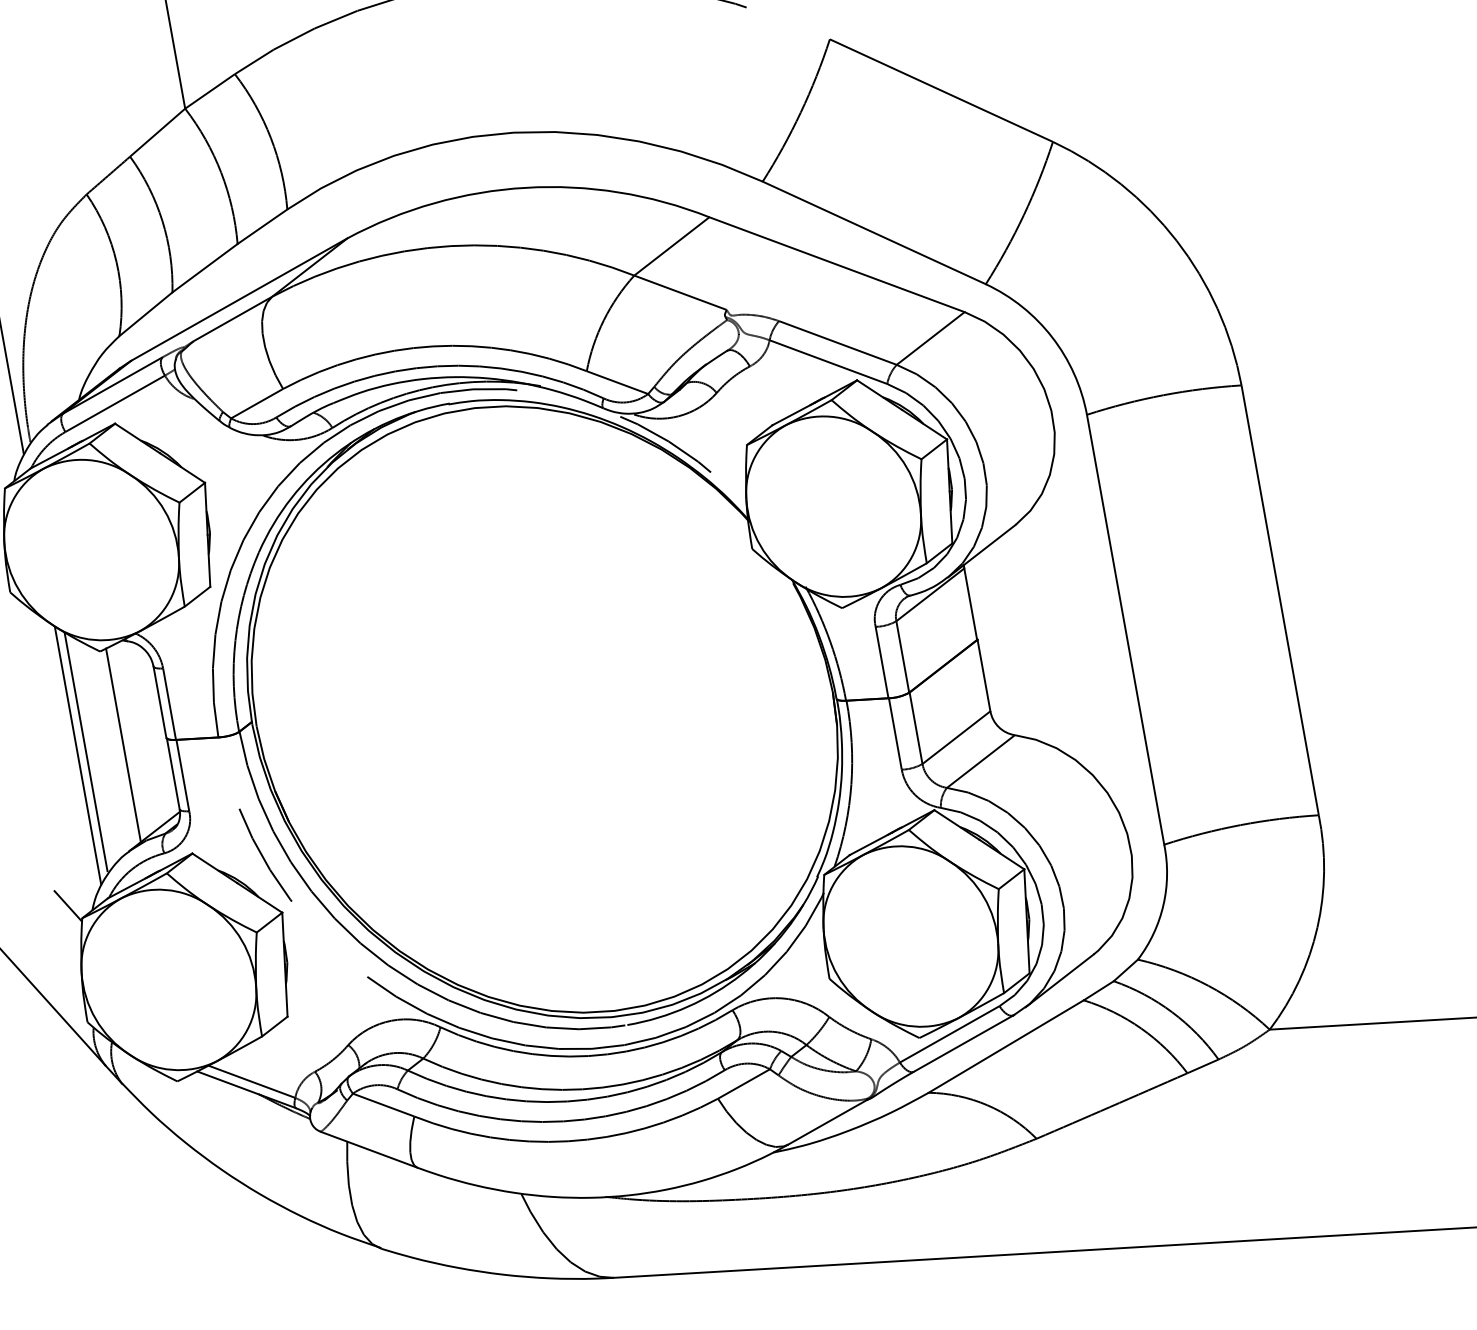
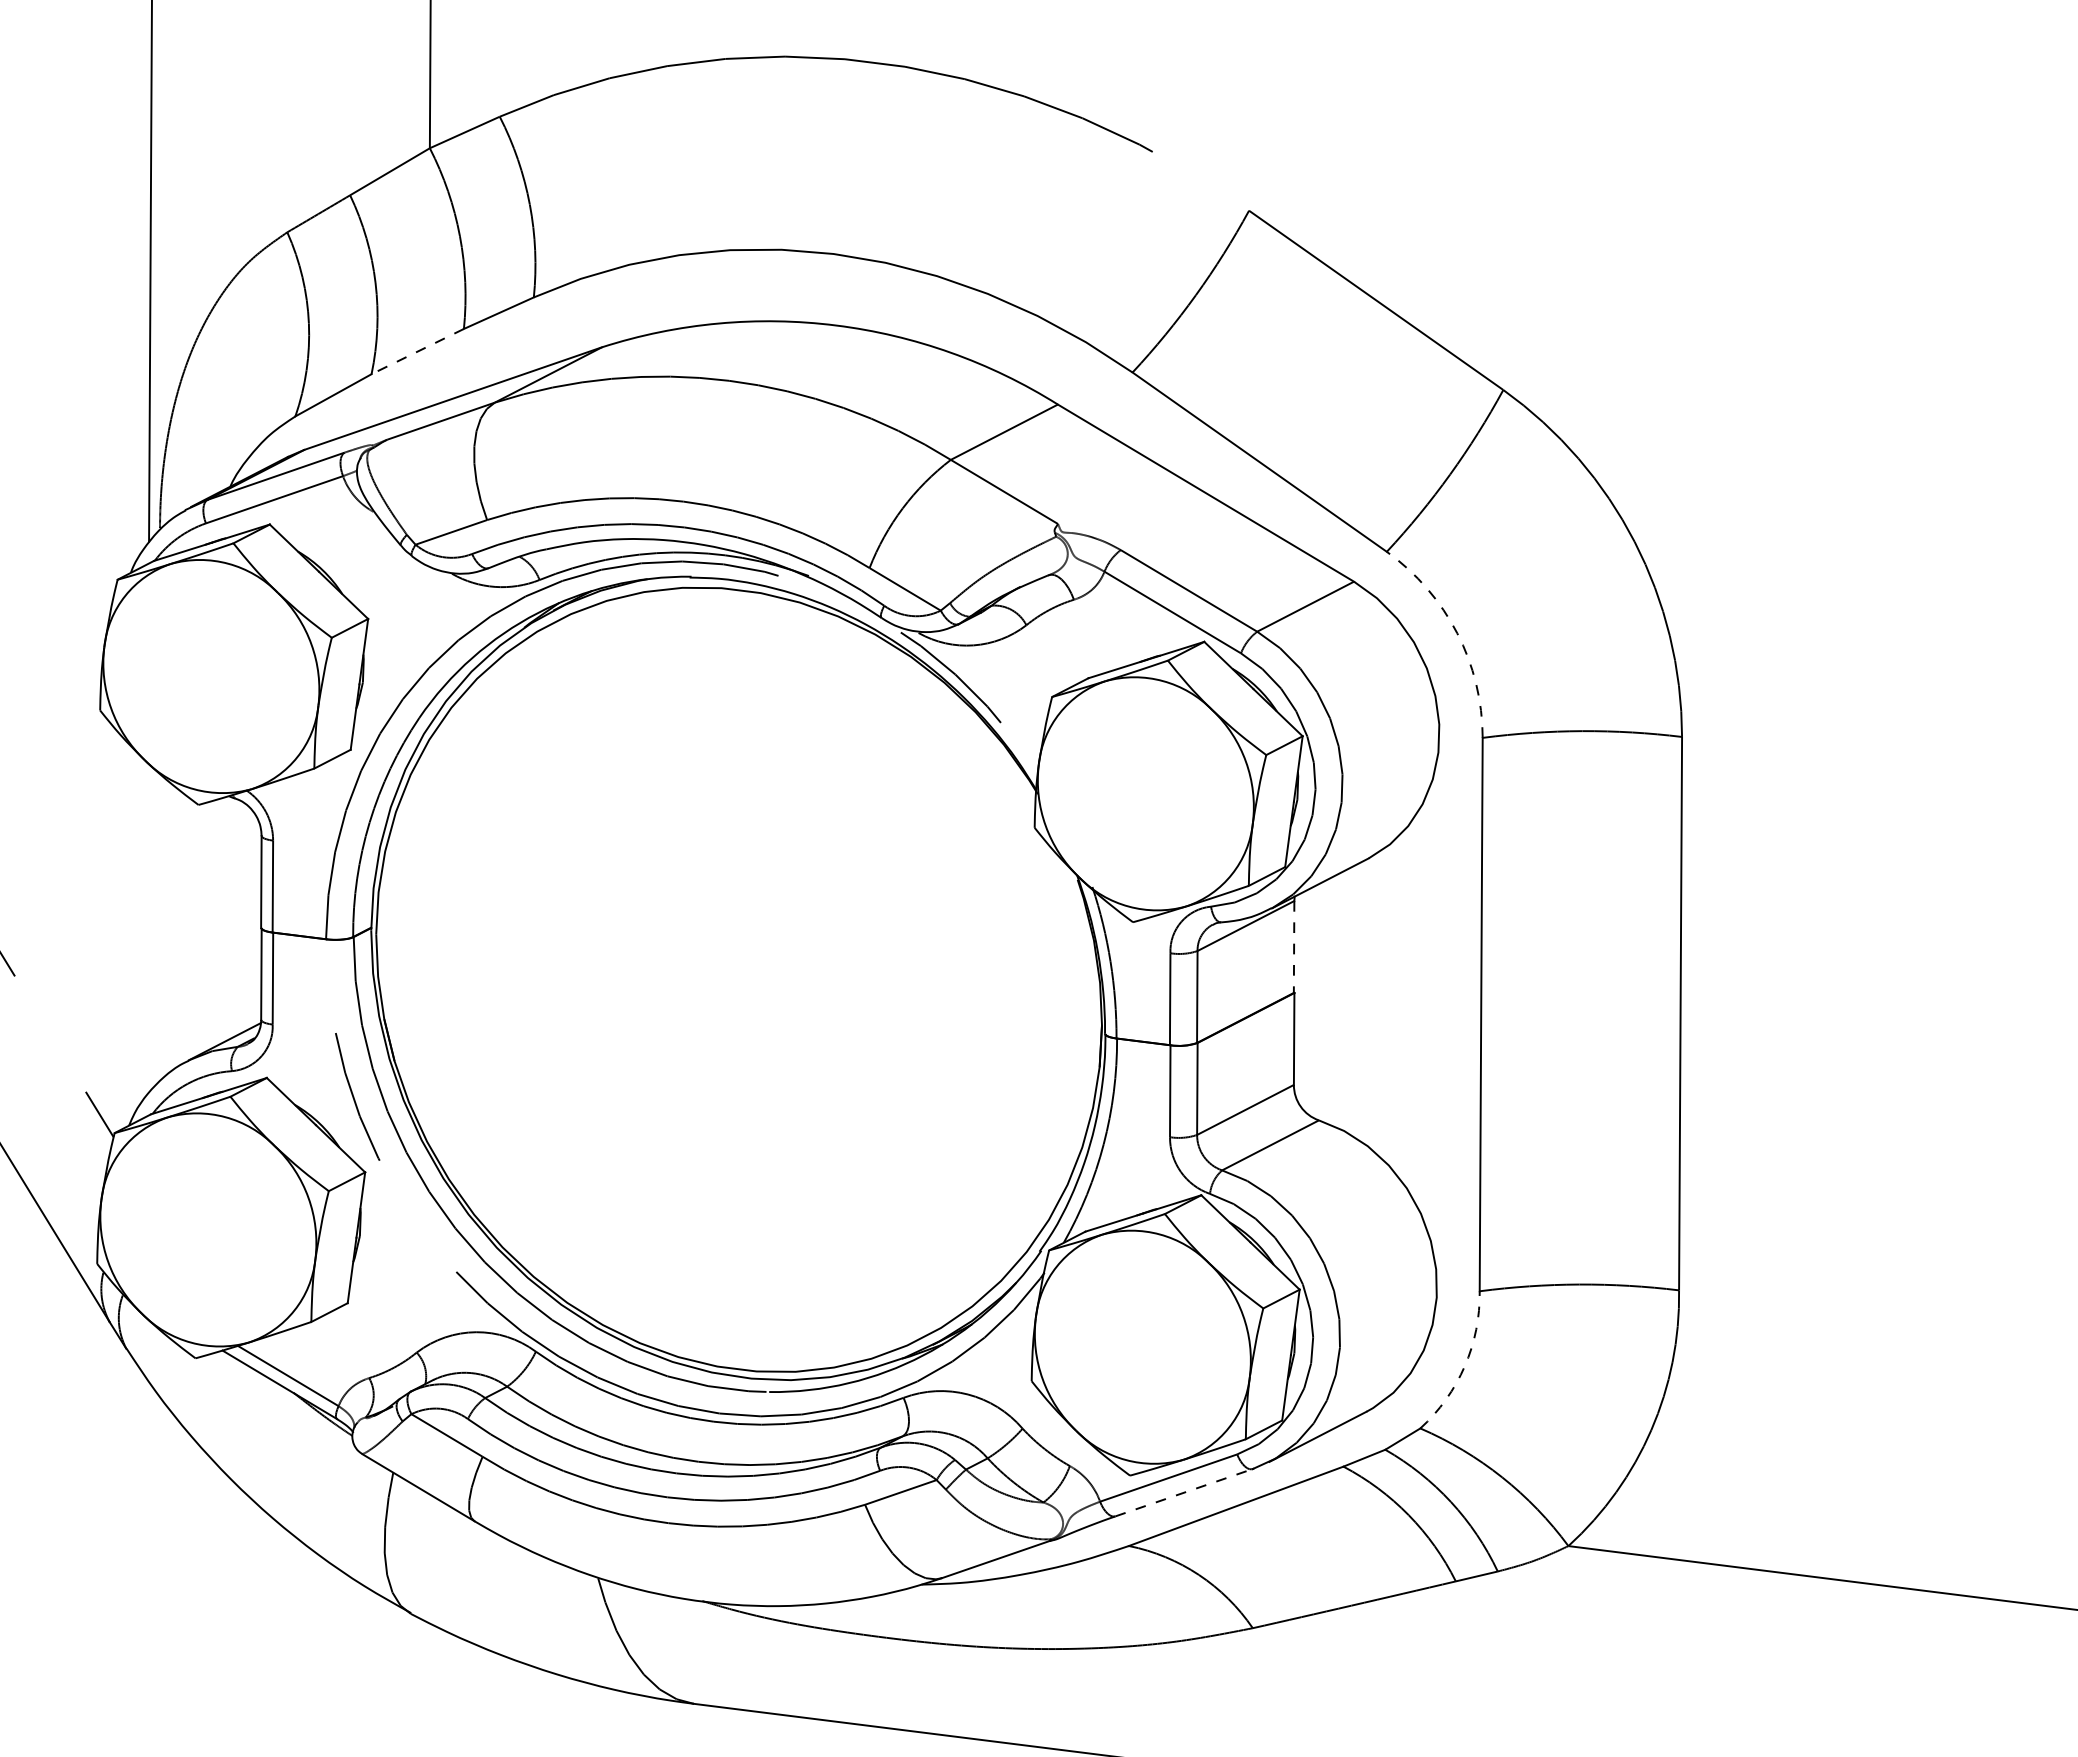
line: (204, 268) -> (417, 351), solid -> dashed
arc: (1052, 337) -> (1457, 633), solid -> dashed
line: (970, 603) -> (1294, 946), solid -> dashed
line: (123, 744) -> (205, 926), removed
line: (85, 751) -> (157, 926), removed
line: (77, 755) -> (146, 929), removed
arc: (1163, 905) -> (1464, 1366), solid -> dashed
line: (964, 1043) -> (1184, 1492), solid -> dashed

